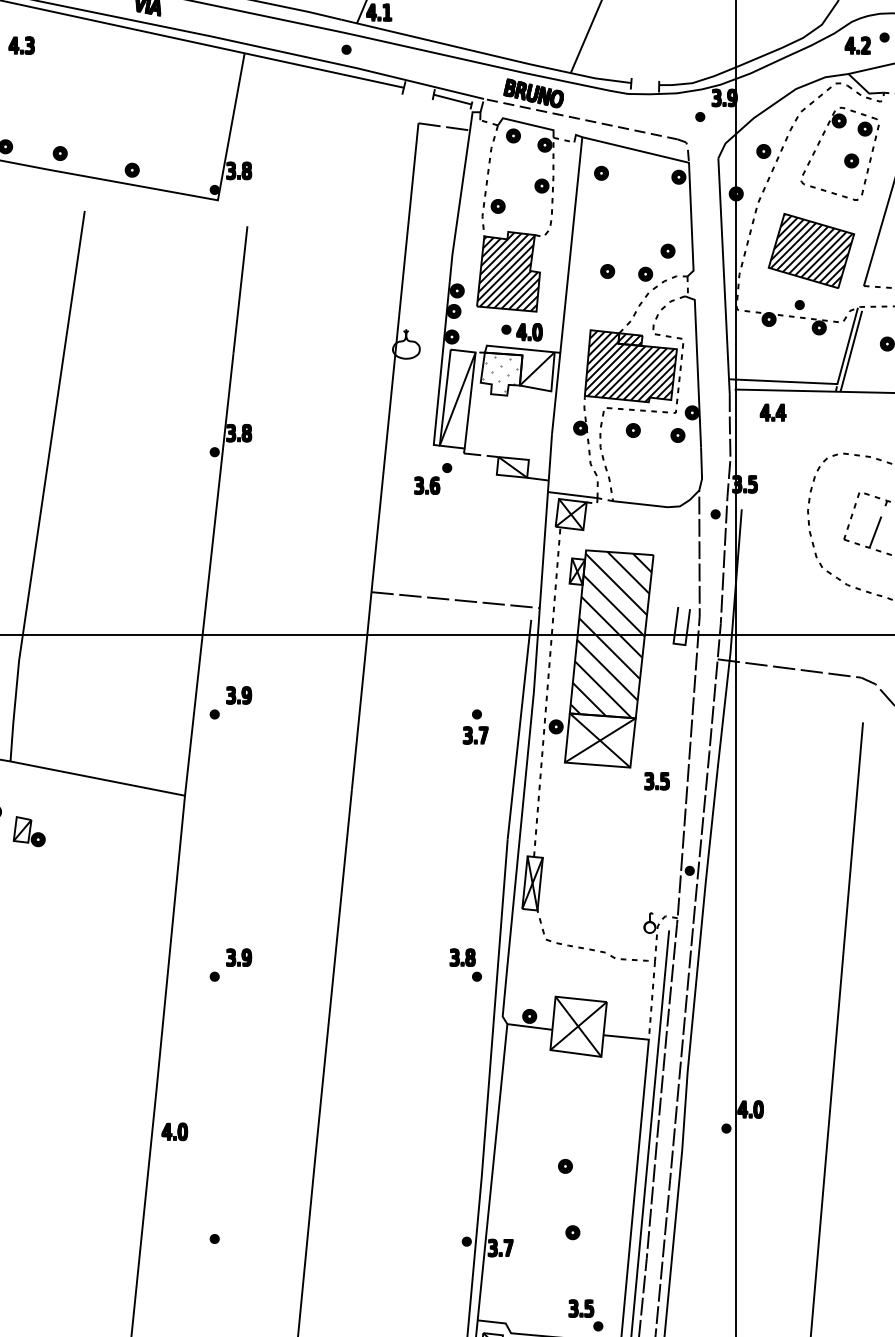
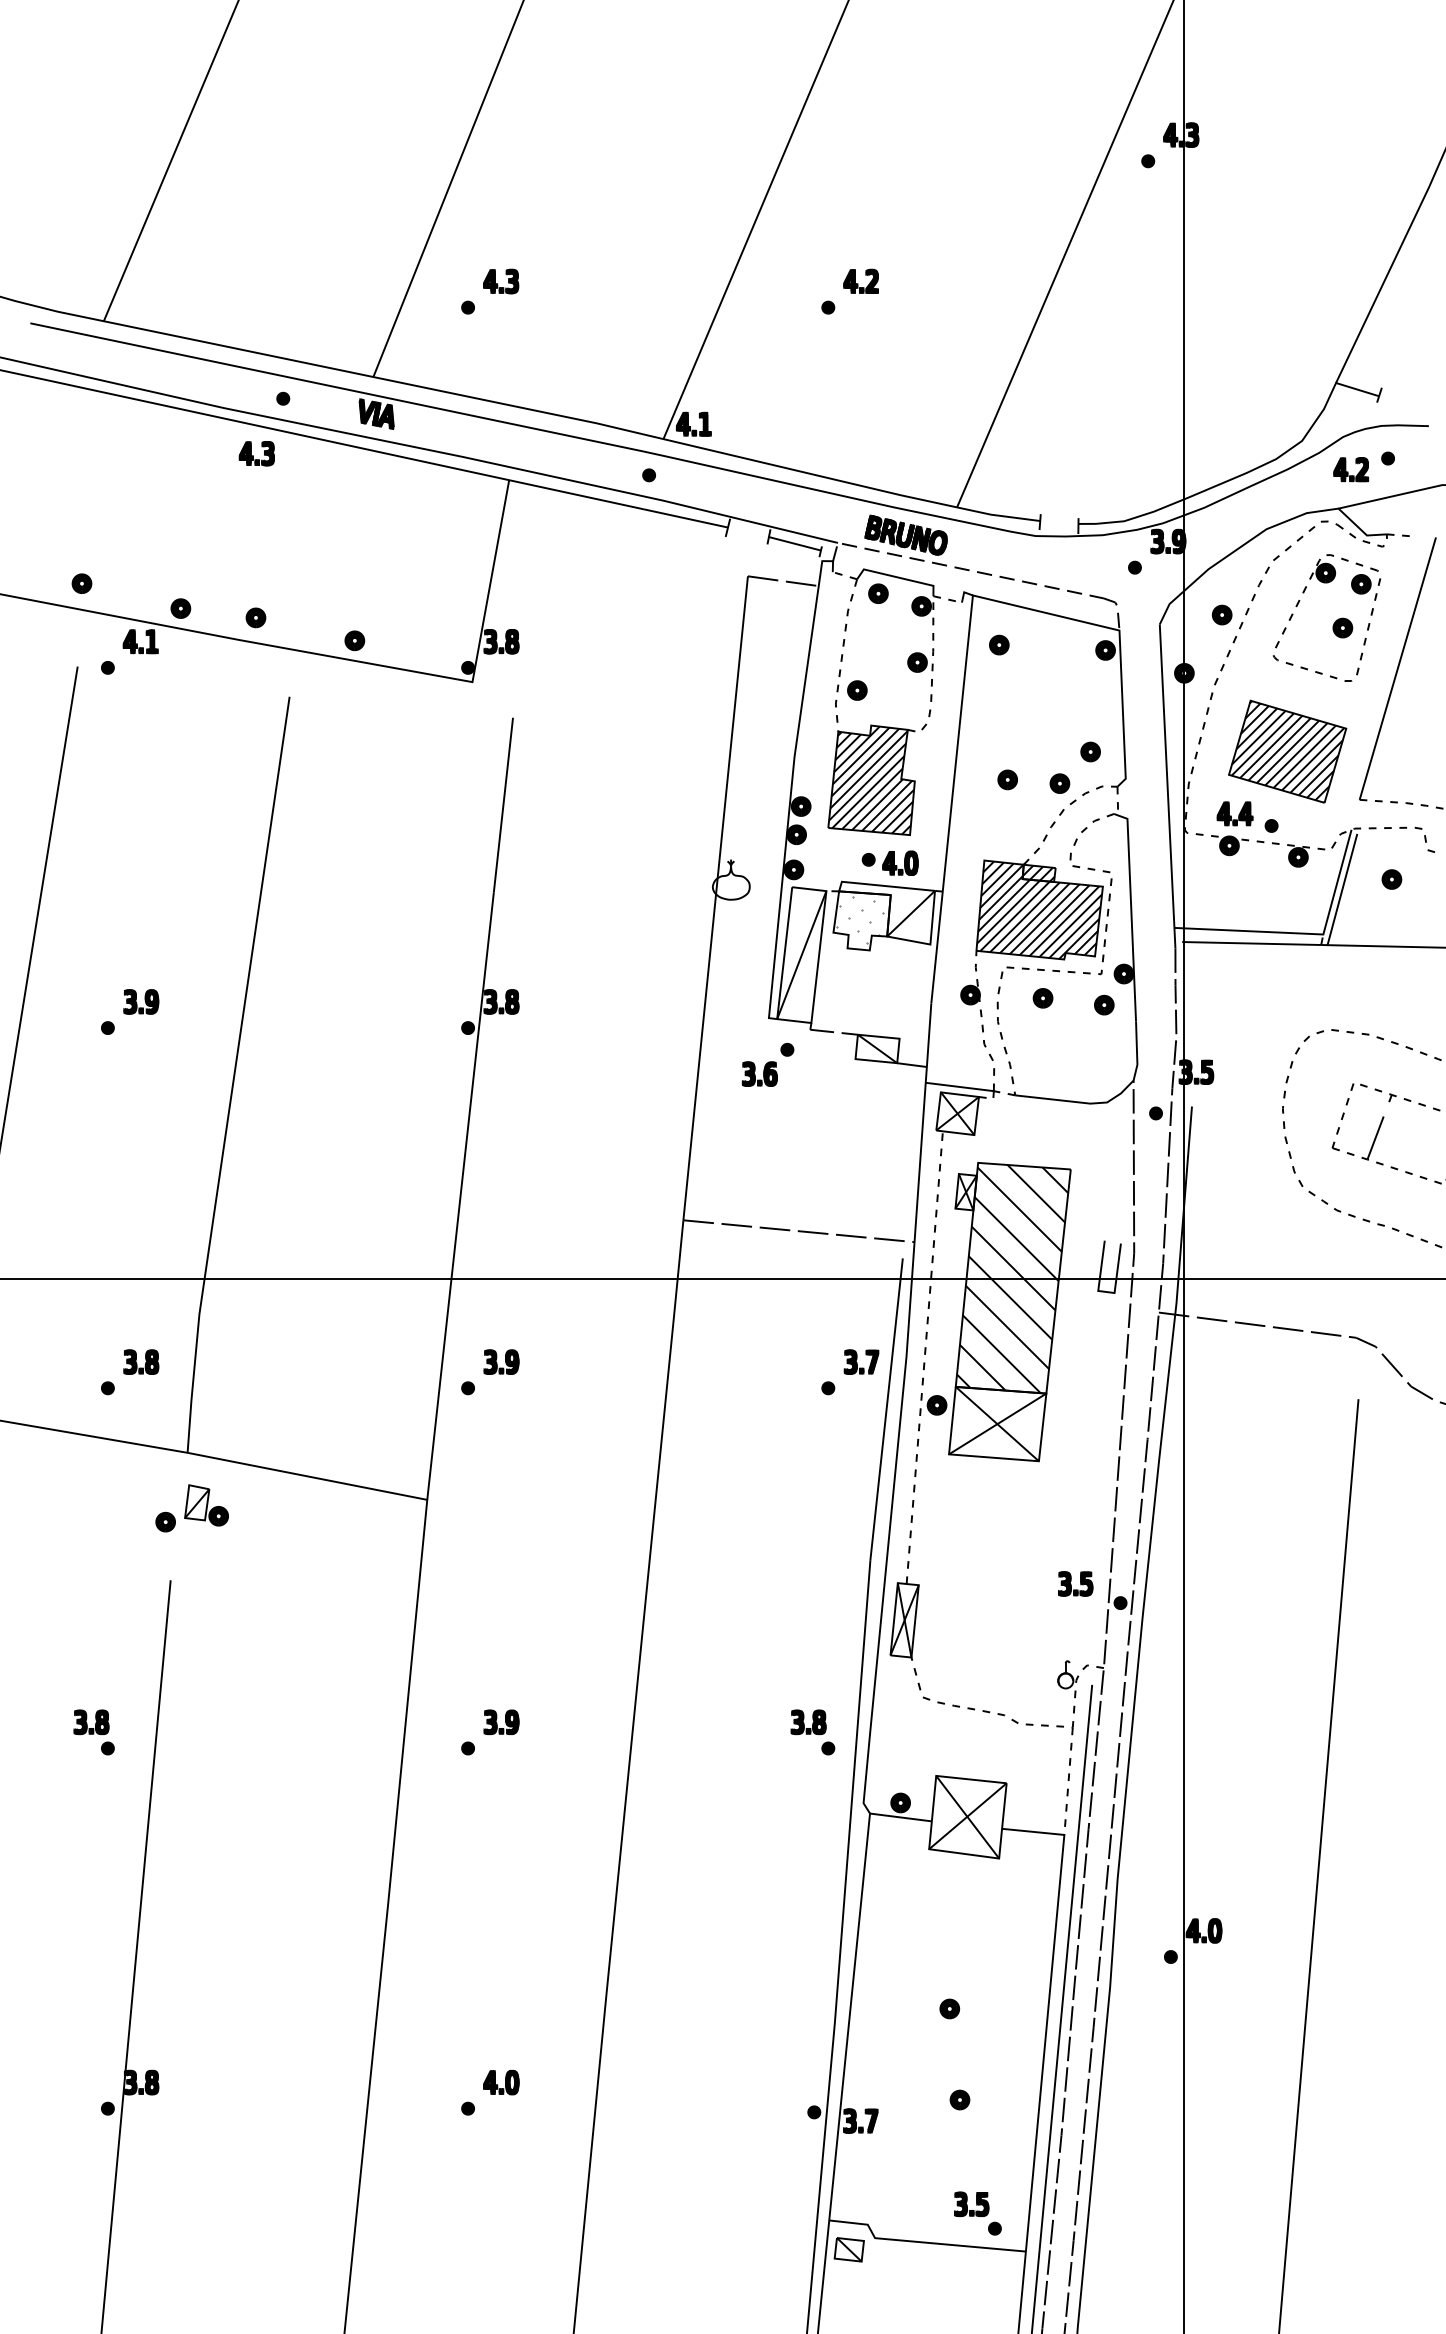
text: (21, 45) -> (256, 453), moved
text: (772, 412) -> (1234, 813), moved
text: (475, 735) -> (861, 1361), moved
text: (656, 780) -> (1075, 1583), moved
part: (29, 831) -> (206, 1505), moved
text: (174, 1131) -> (501, 2082), moved

